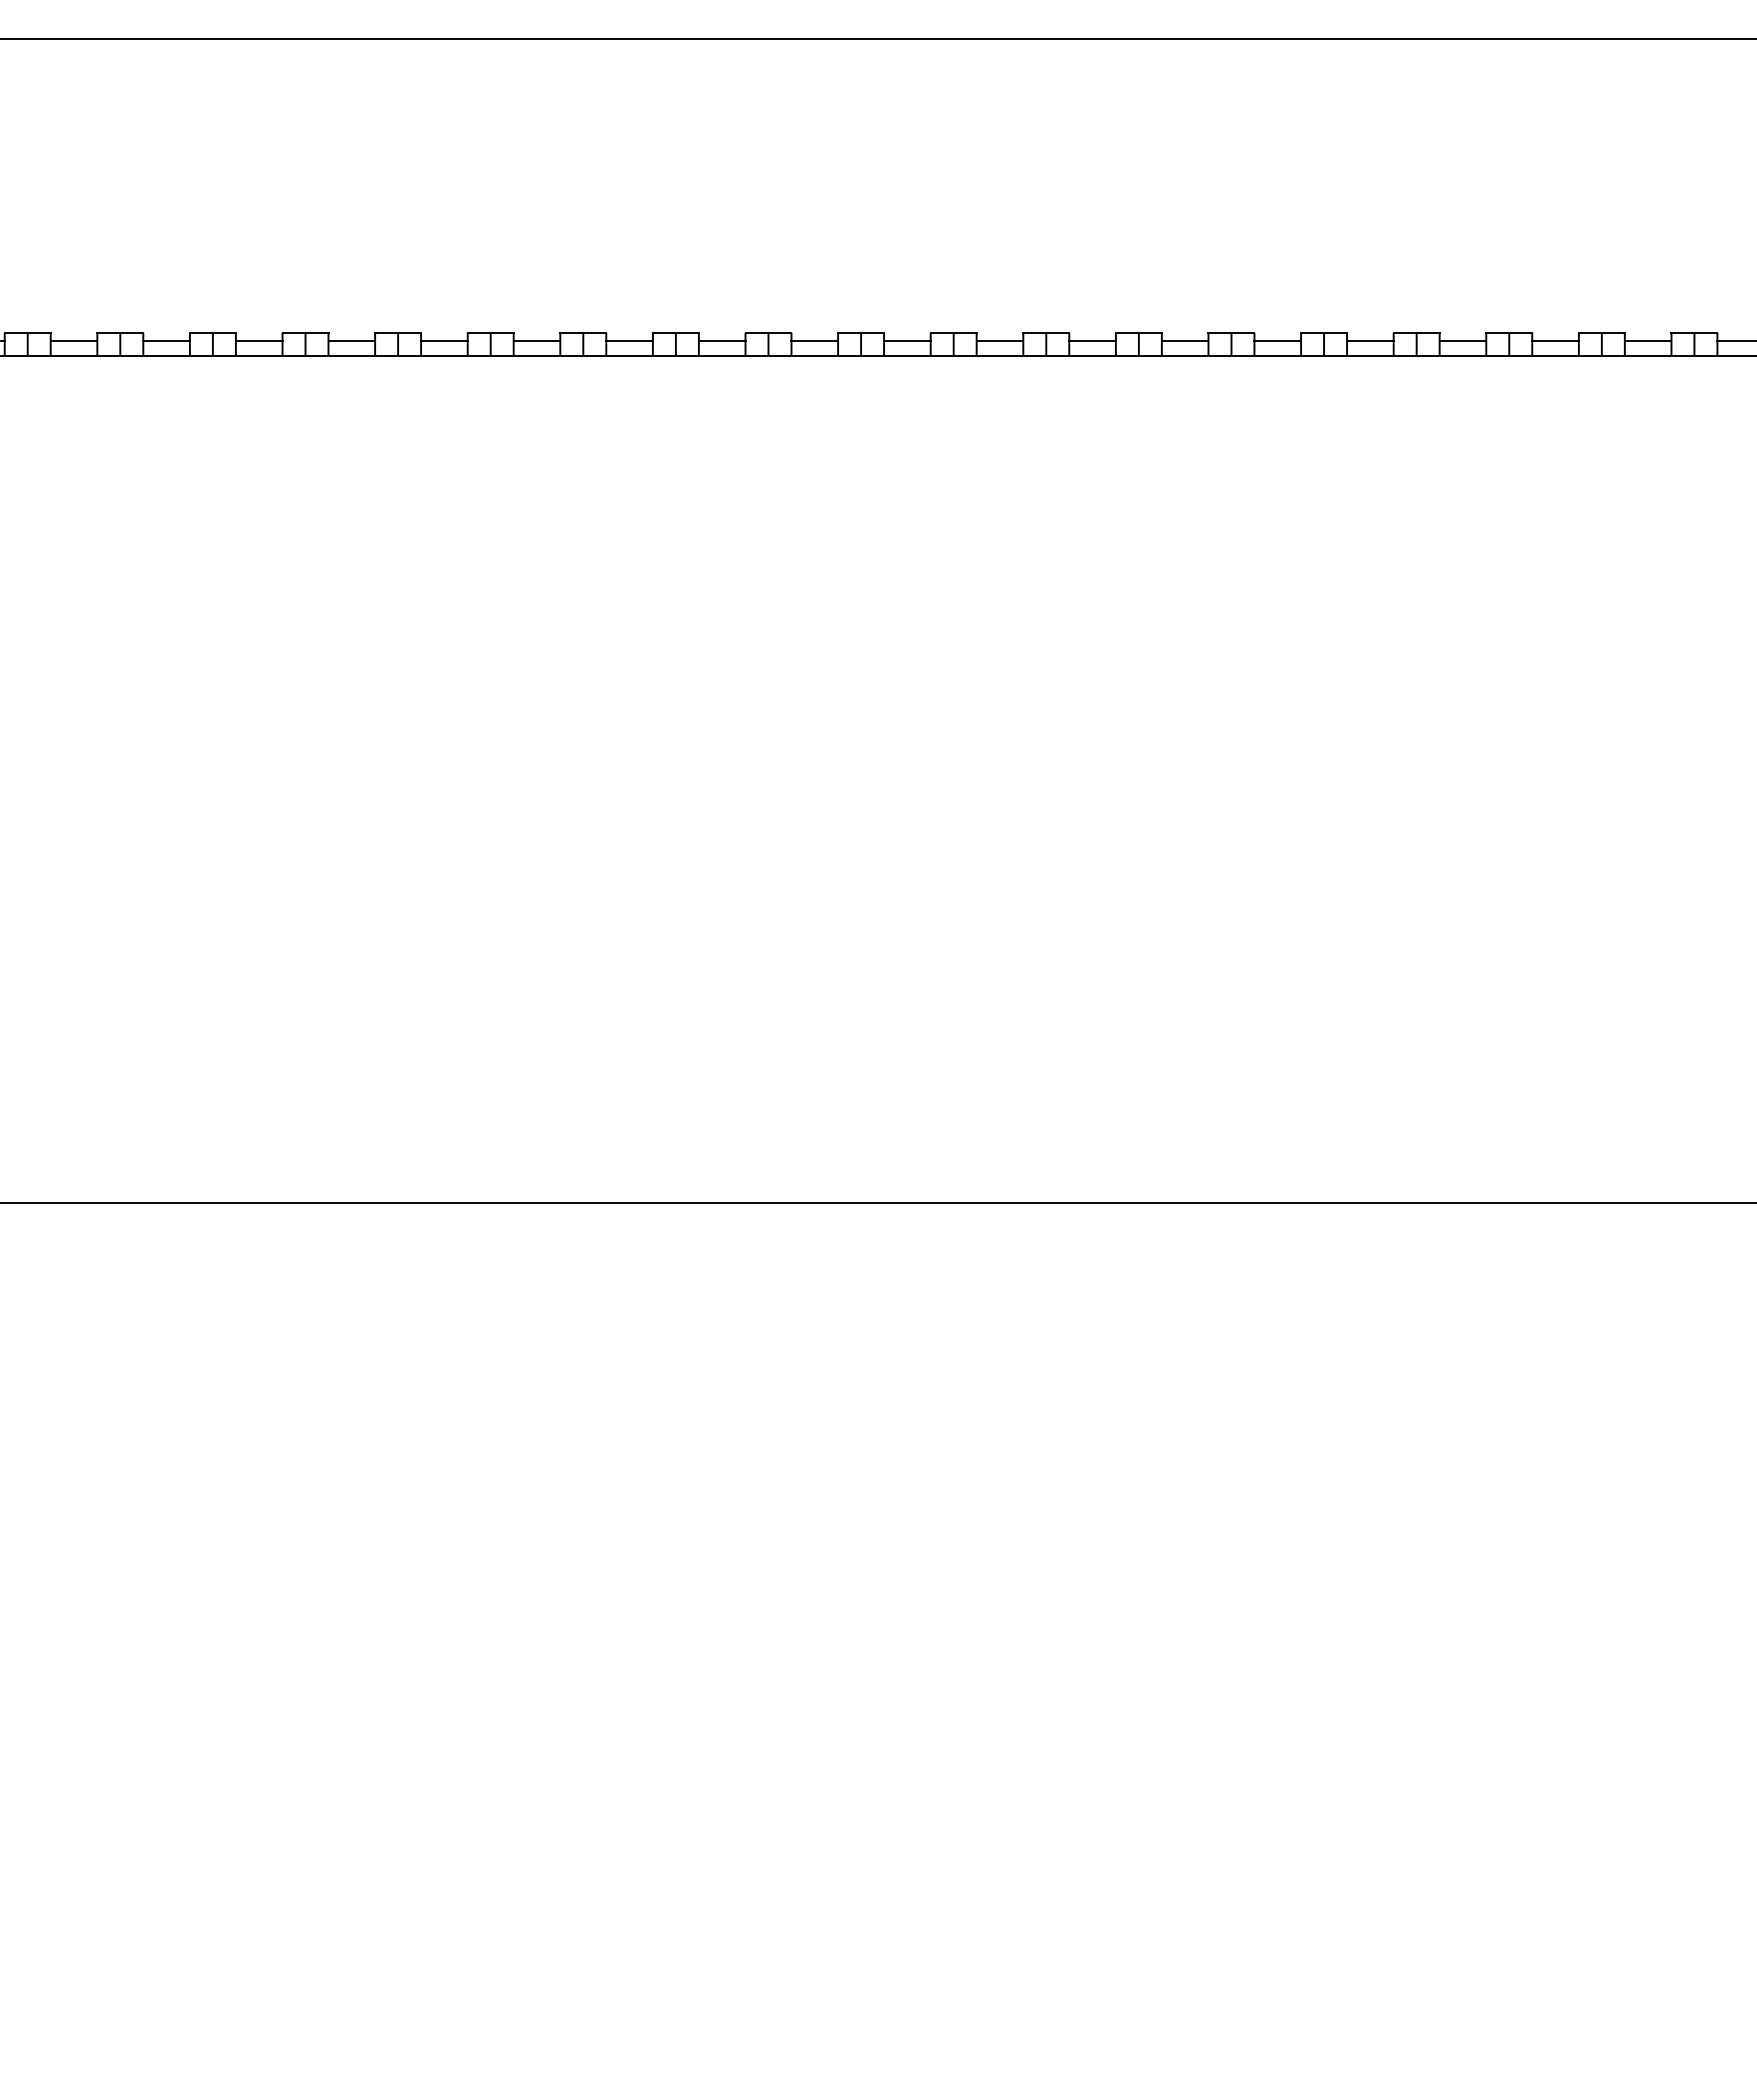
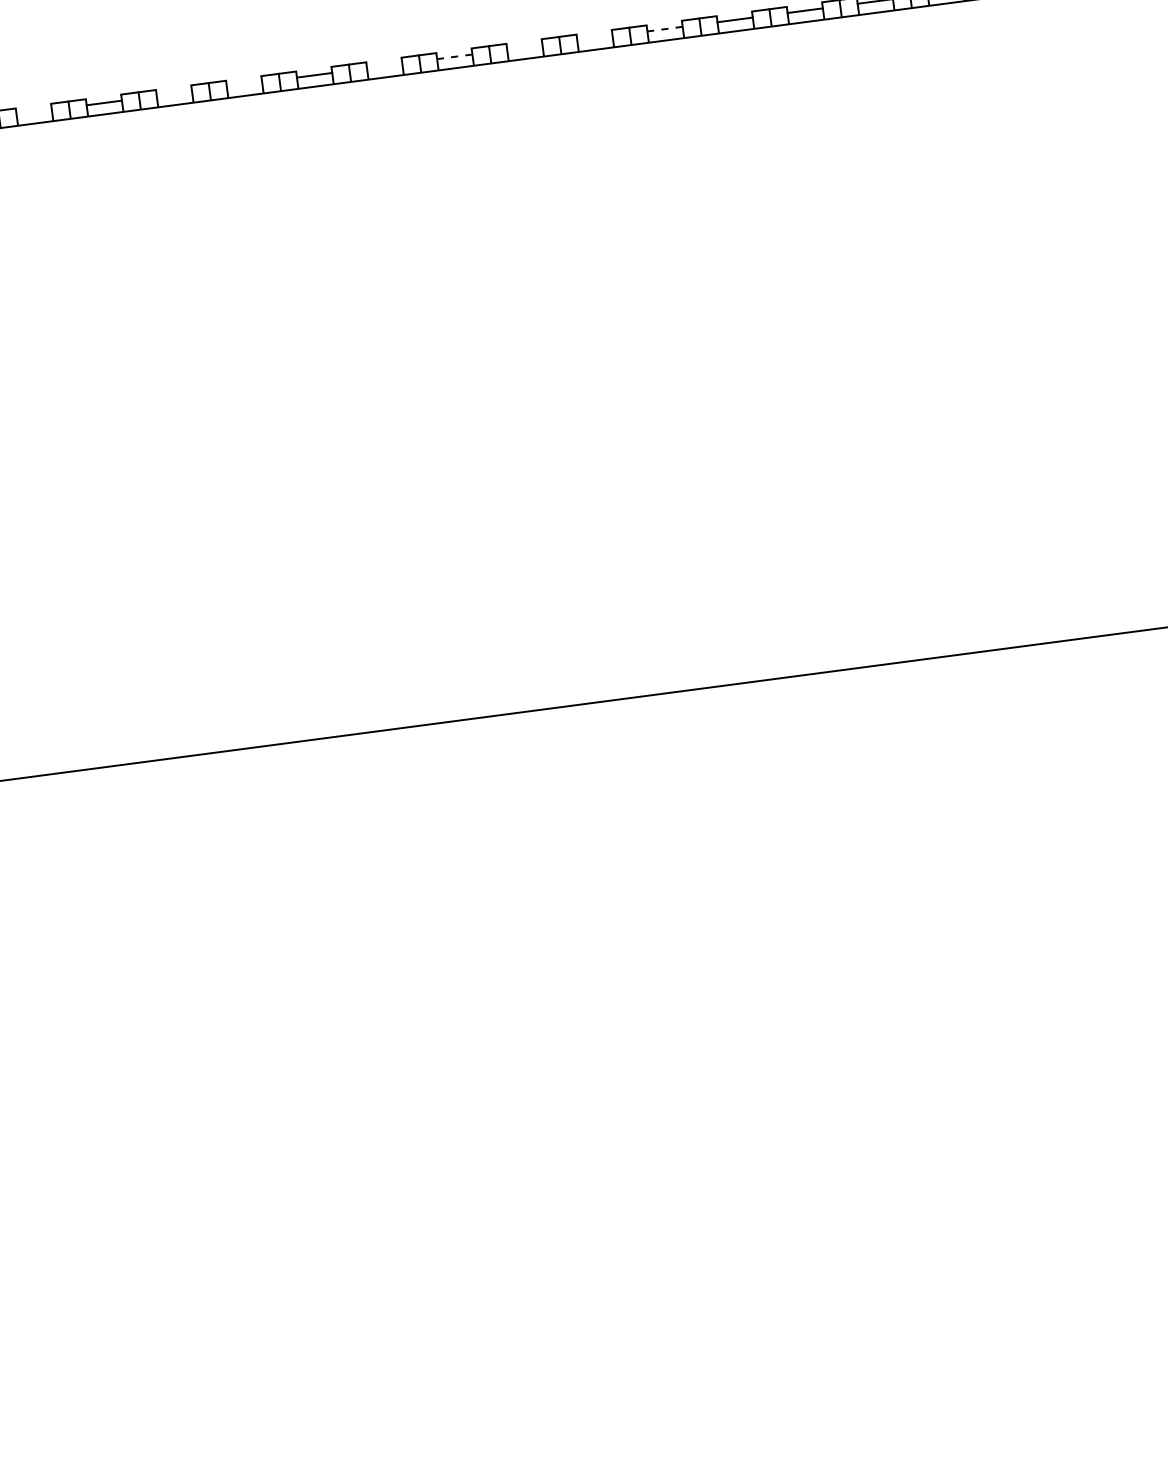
line: (73, 340) -> (33, 112), removed
line: (258, 340) -> (173, 93), removed
line: (351, 340) -> (244, 84), removed
line: (536, 340) -> (384, 65), removed
line: (629, 340) -> (454, 56), solid -> dashed
line: (721, 340) -> (524, 47), removed
line: (814, 340) -> (594, 38), removed
line: (906, 340) -> (664, 29), solid -> dashed

